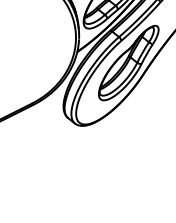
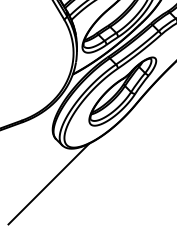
line: (65, 163) -> (48, 183), added

